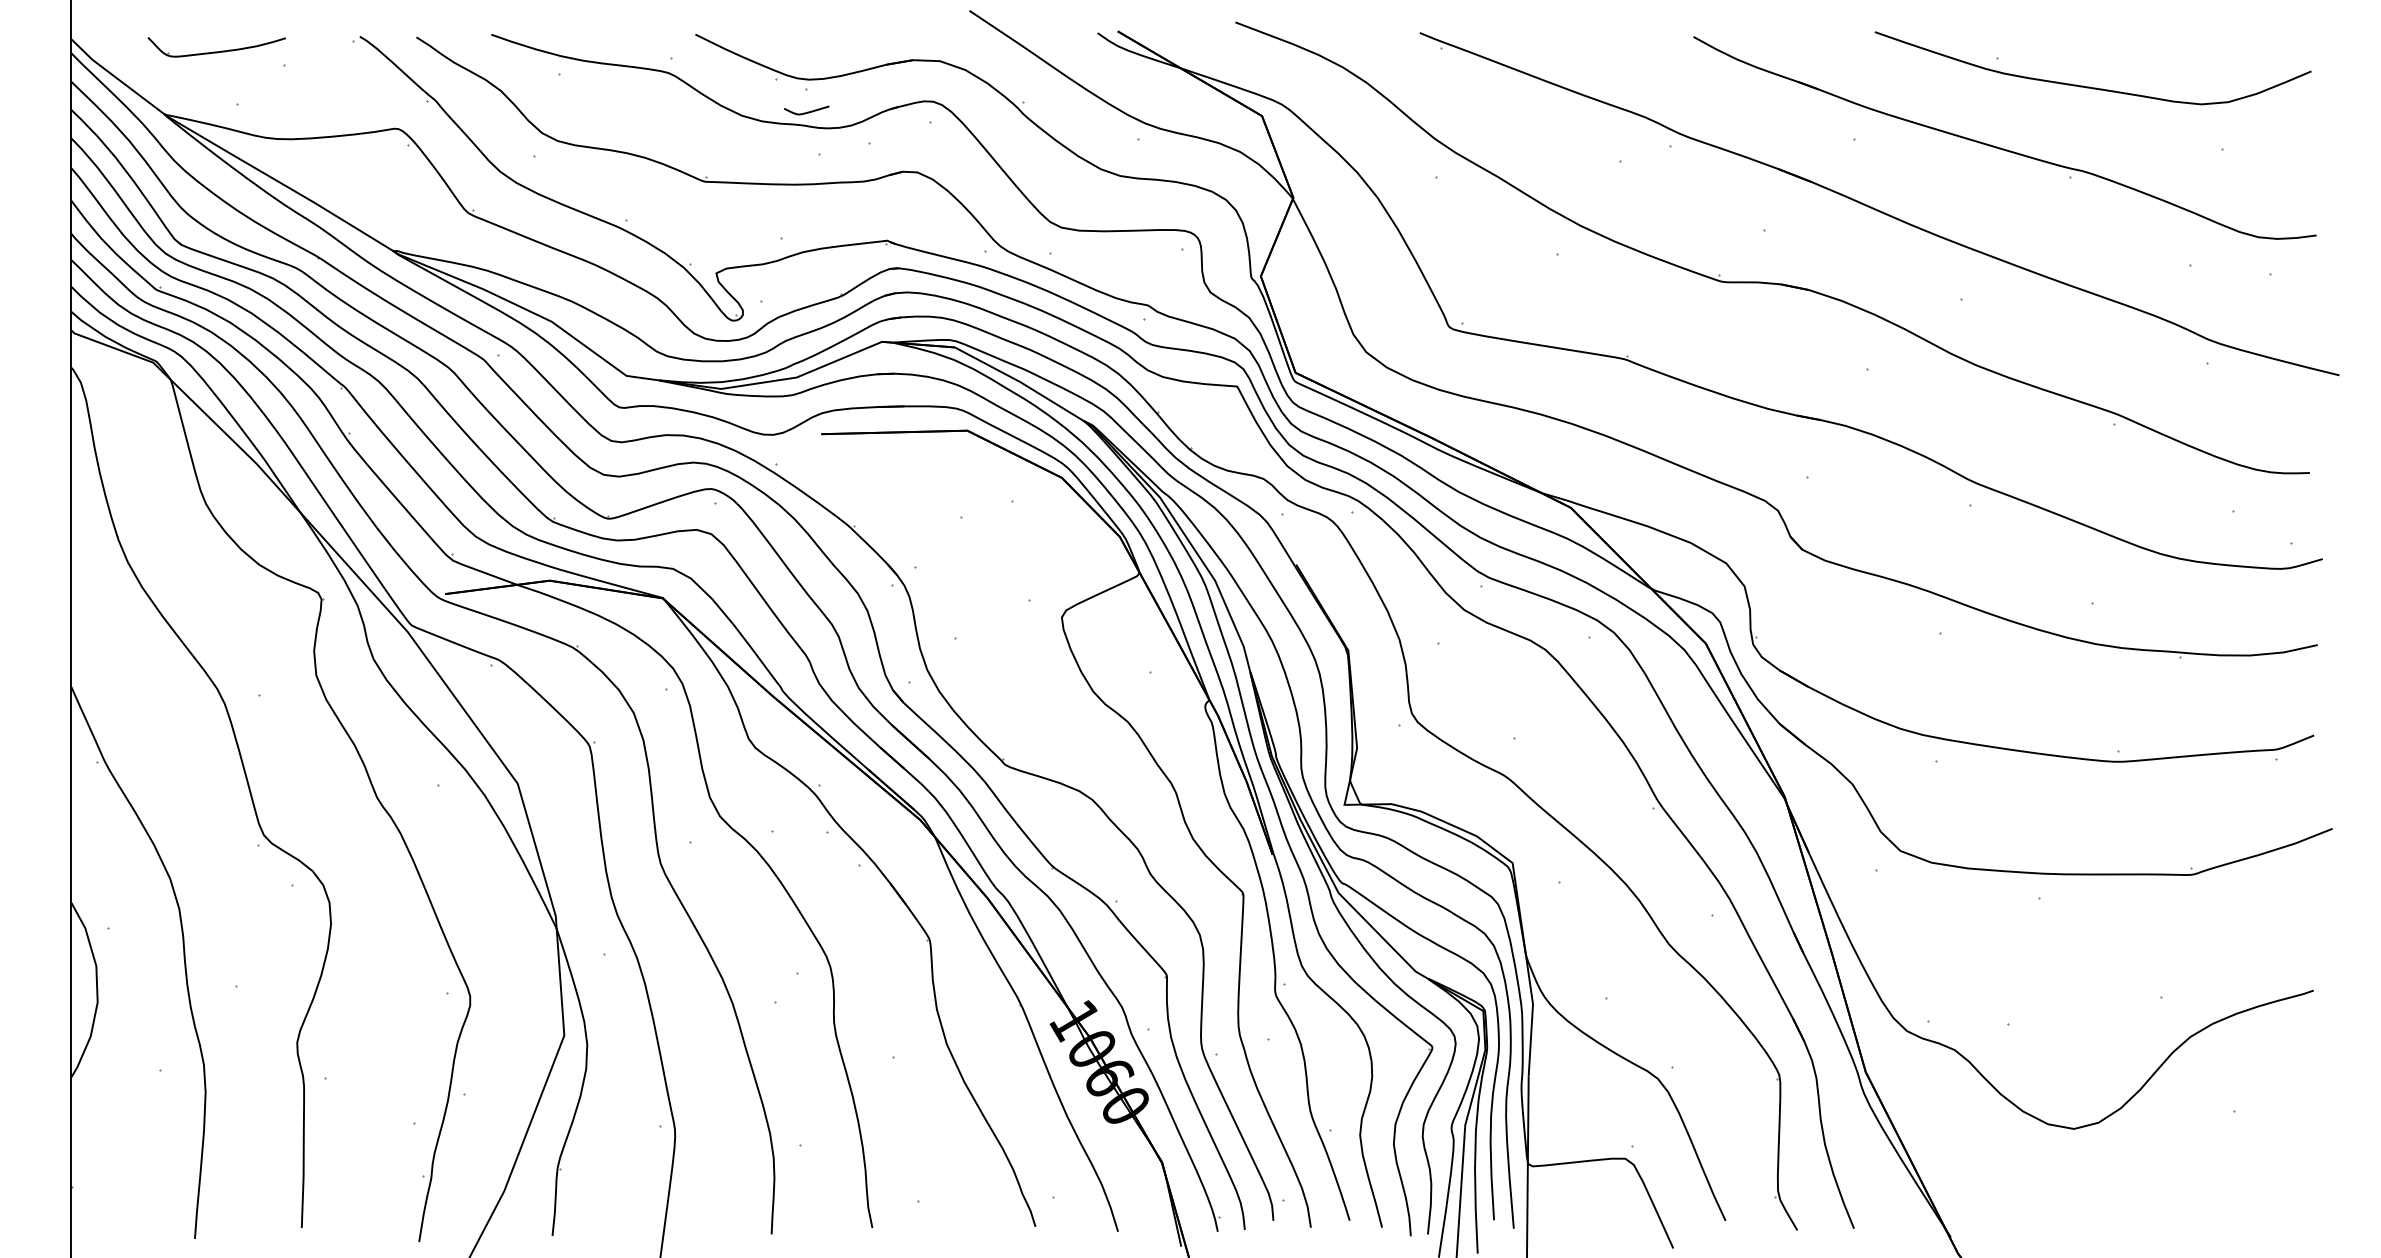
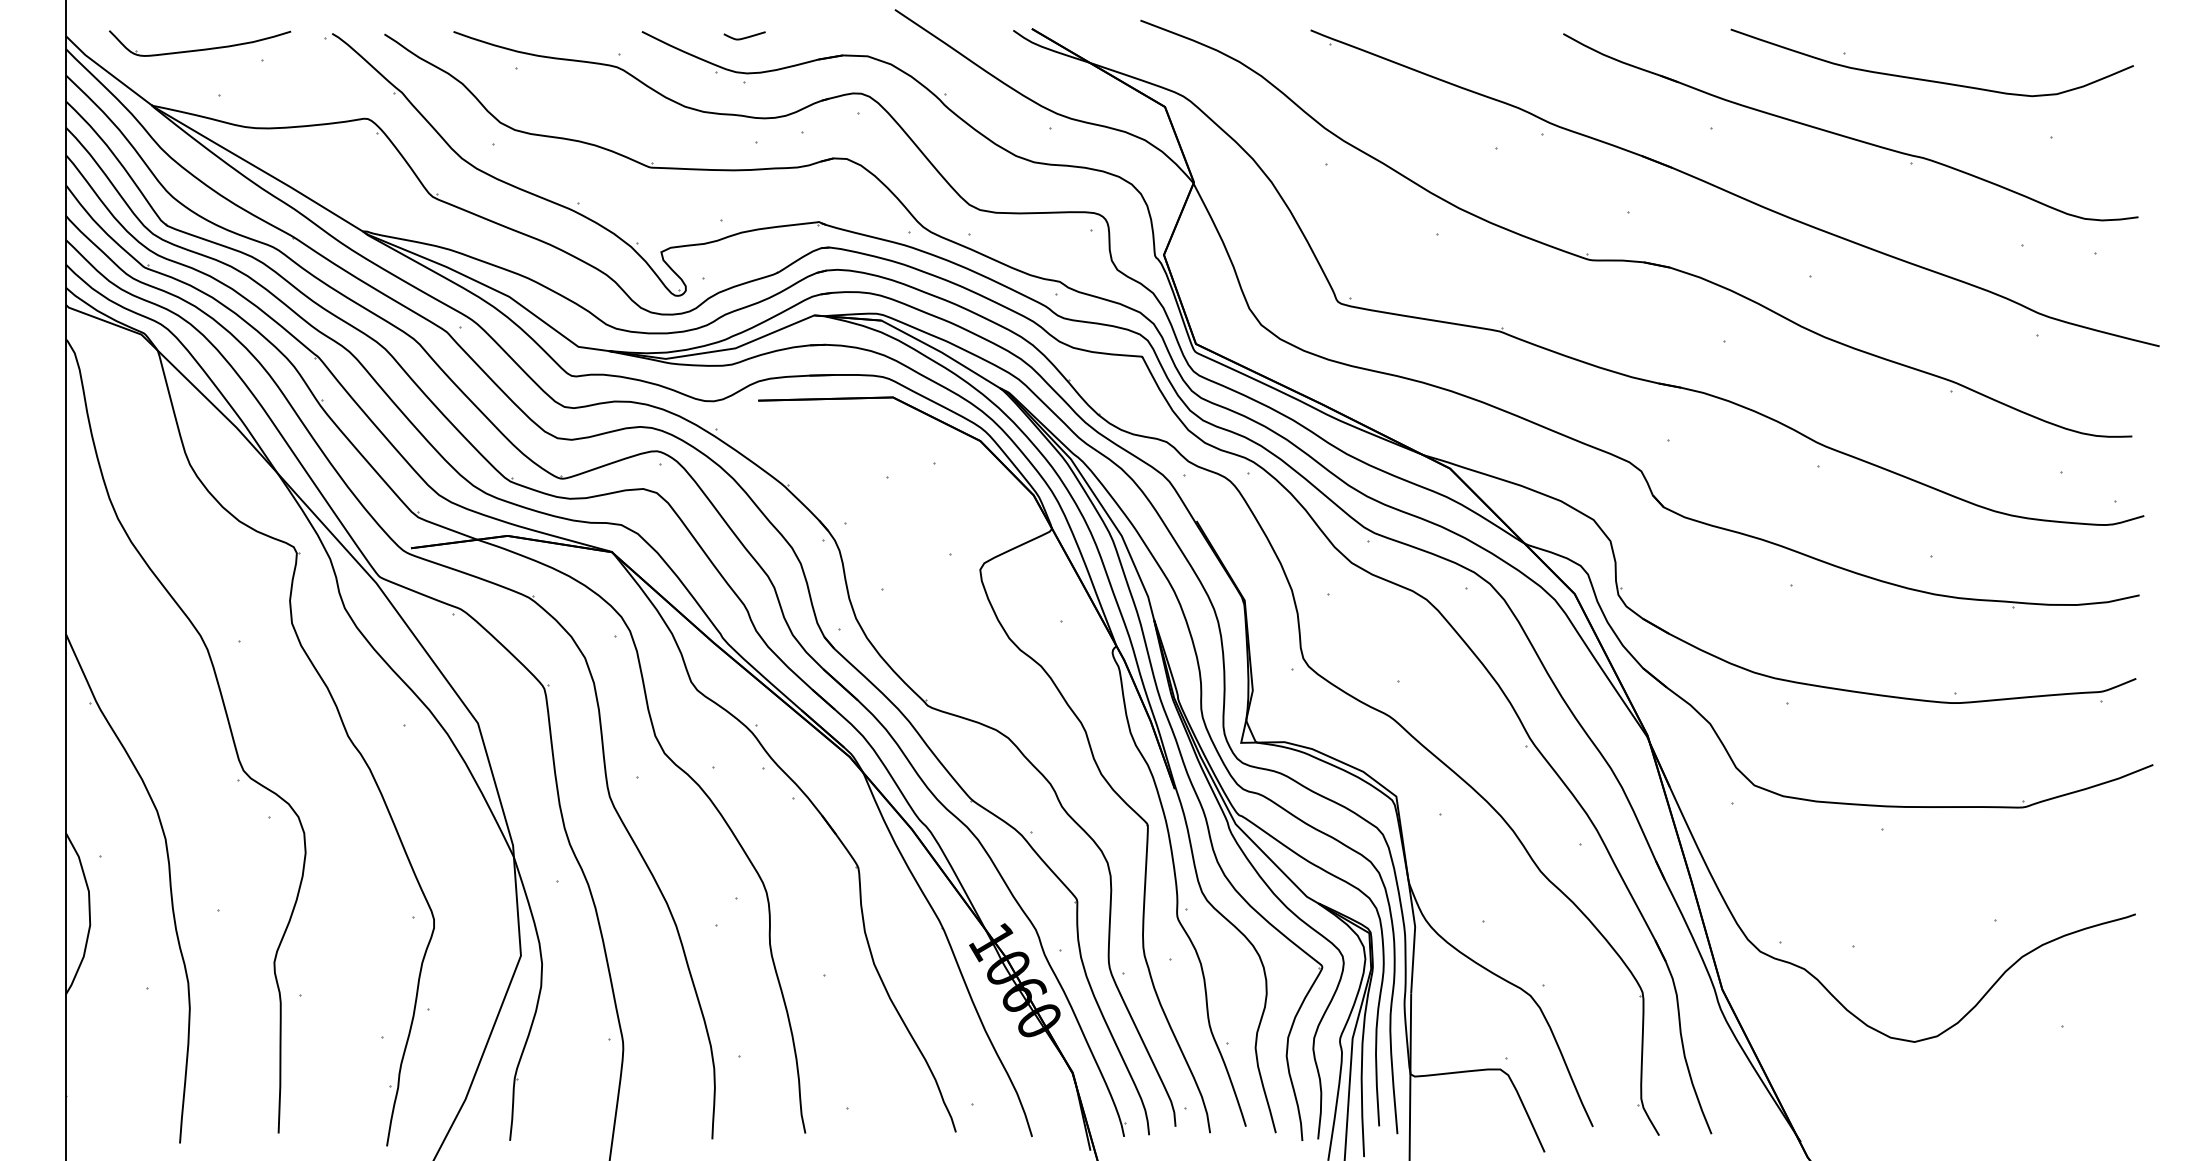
part: (217, 47) -> (200, 43), size x1.43
curve: (806, 112) -> (744, 37), moved

